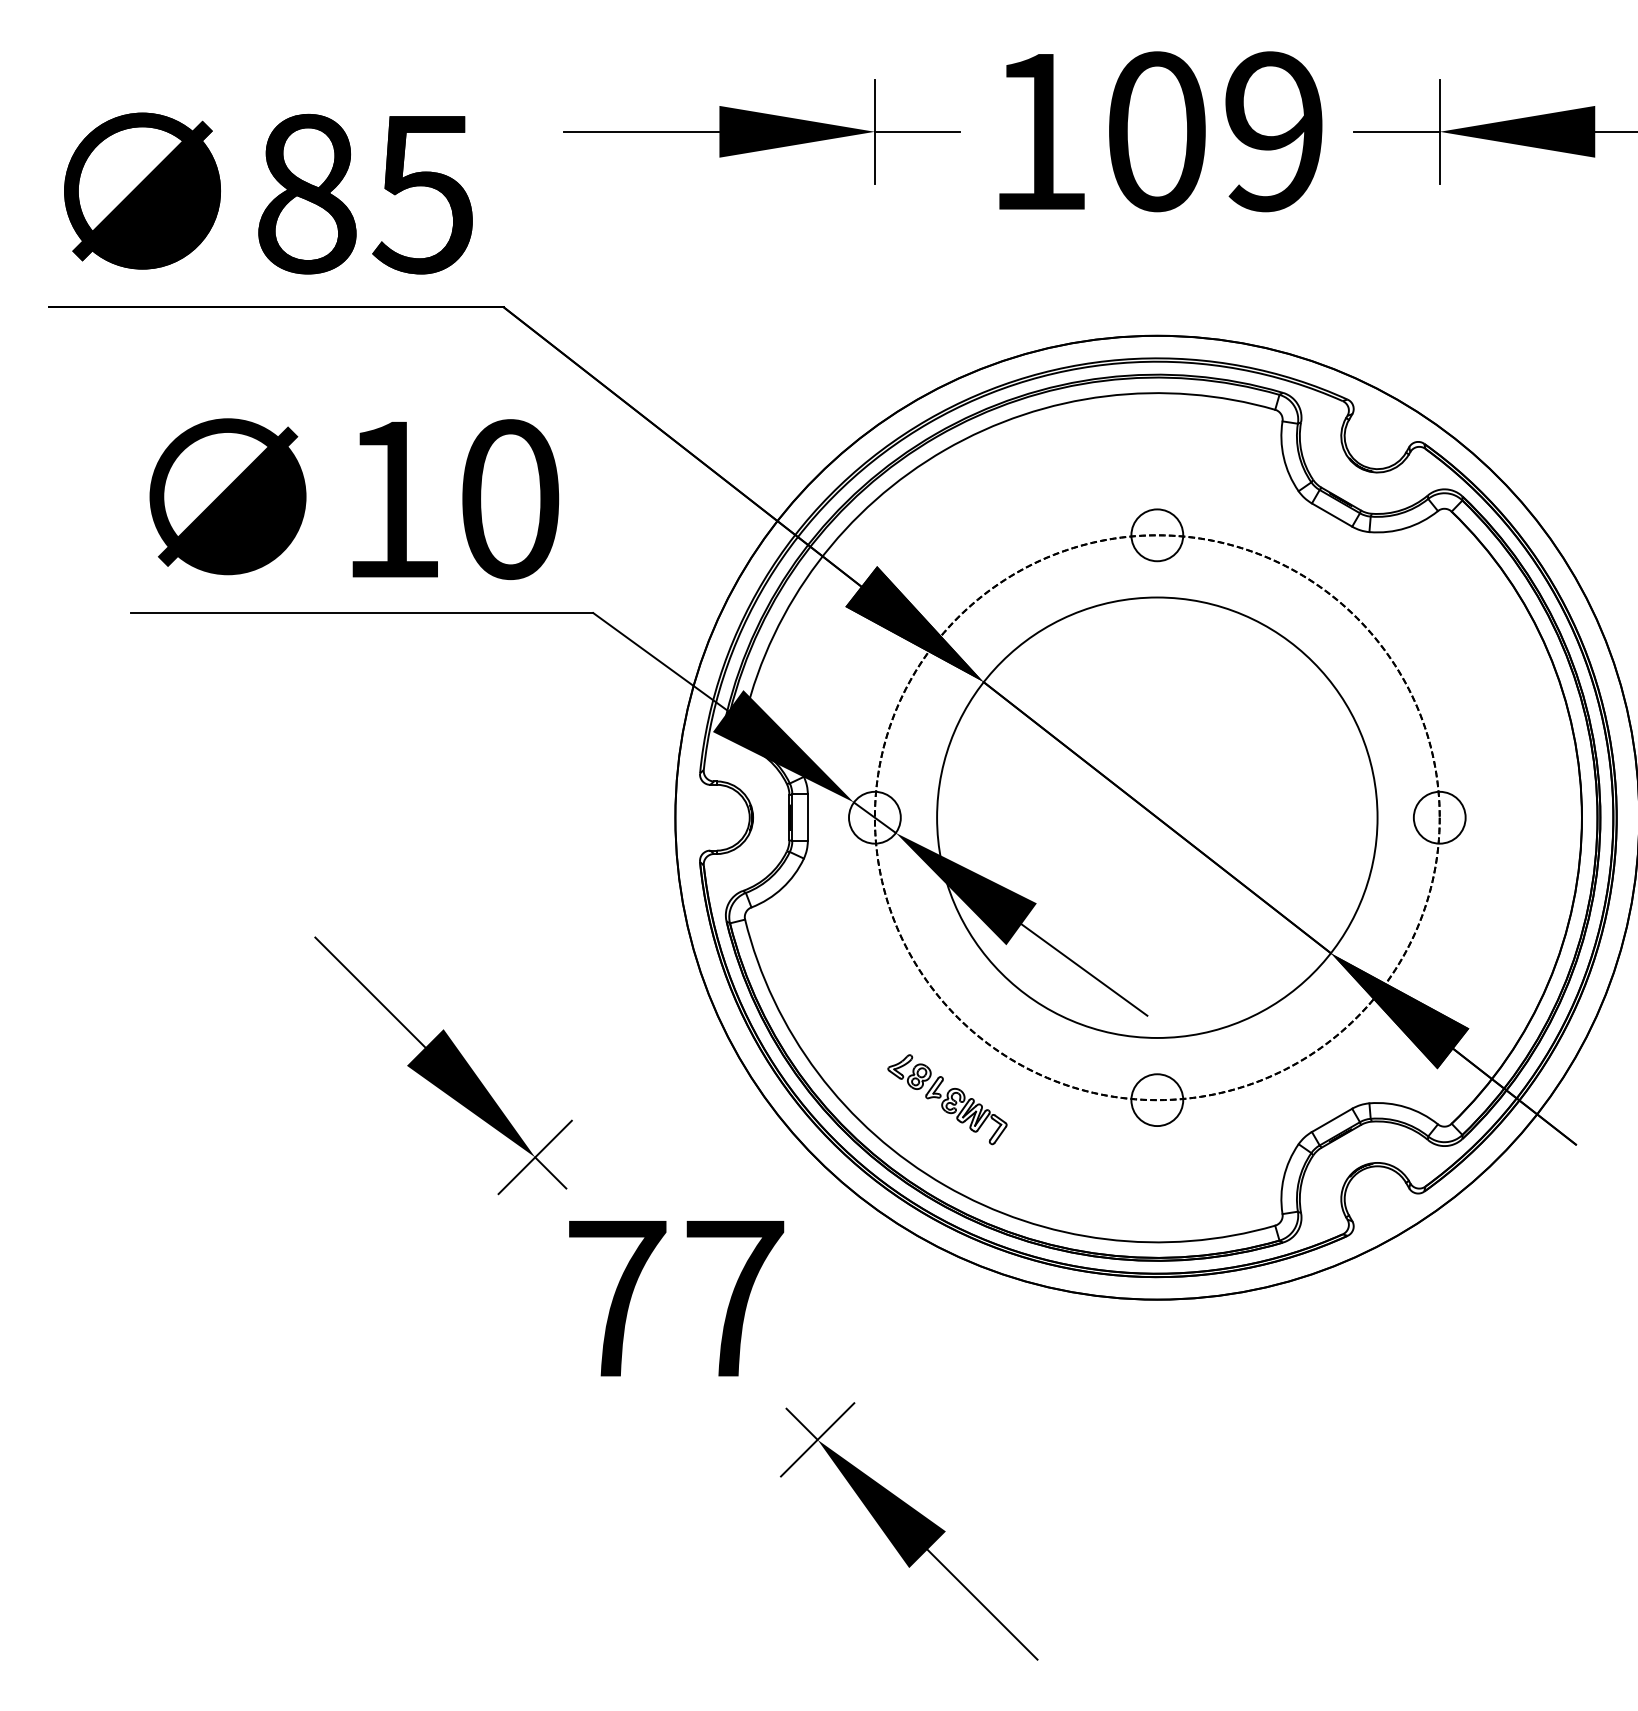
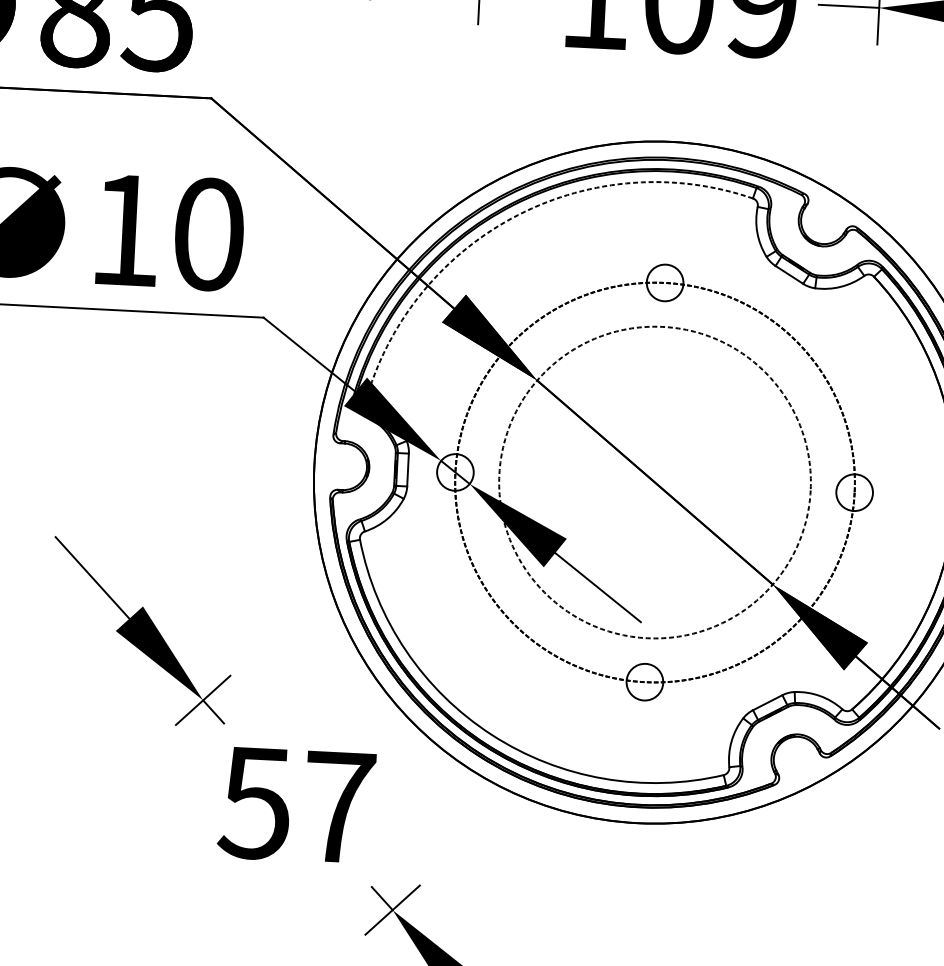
arc: (945, 450) -> (518, 215), solid -> dashed
circle: (1157, 817) -> (655, 482), solid -> dashed
part: (947, 1099) -> (496, 674), removed
text: (615, 1300) -> (254, 804), 77 -> 57

